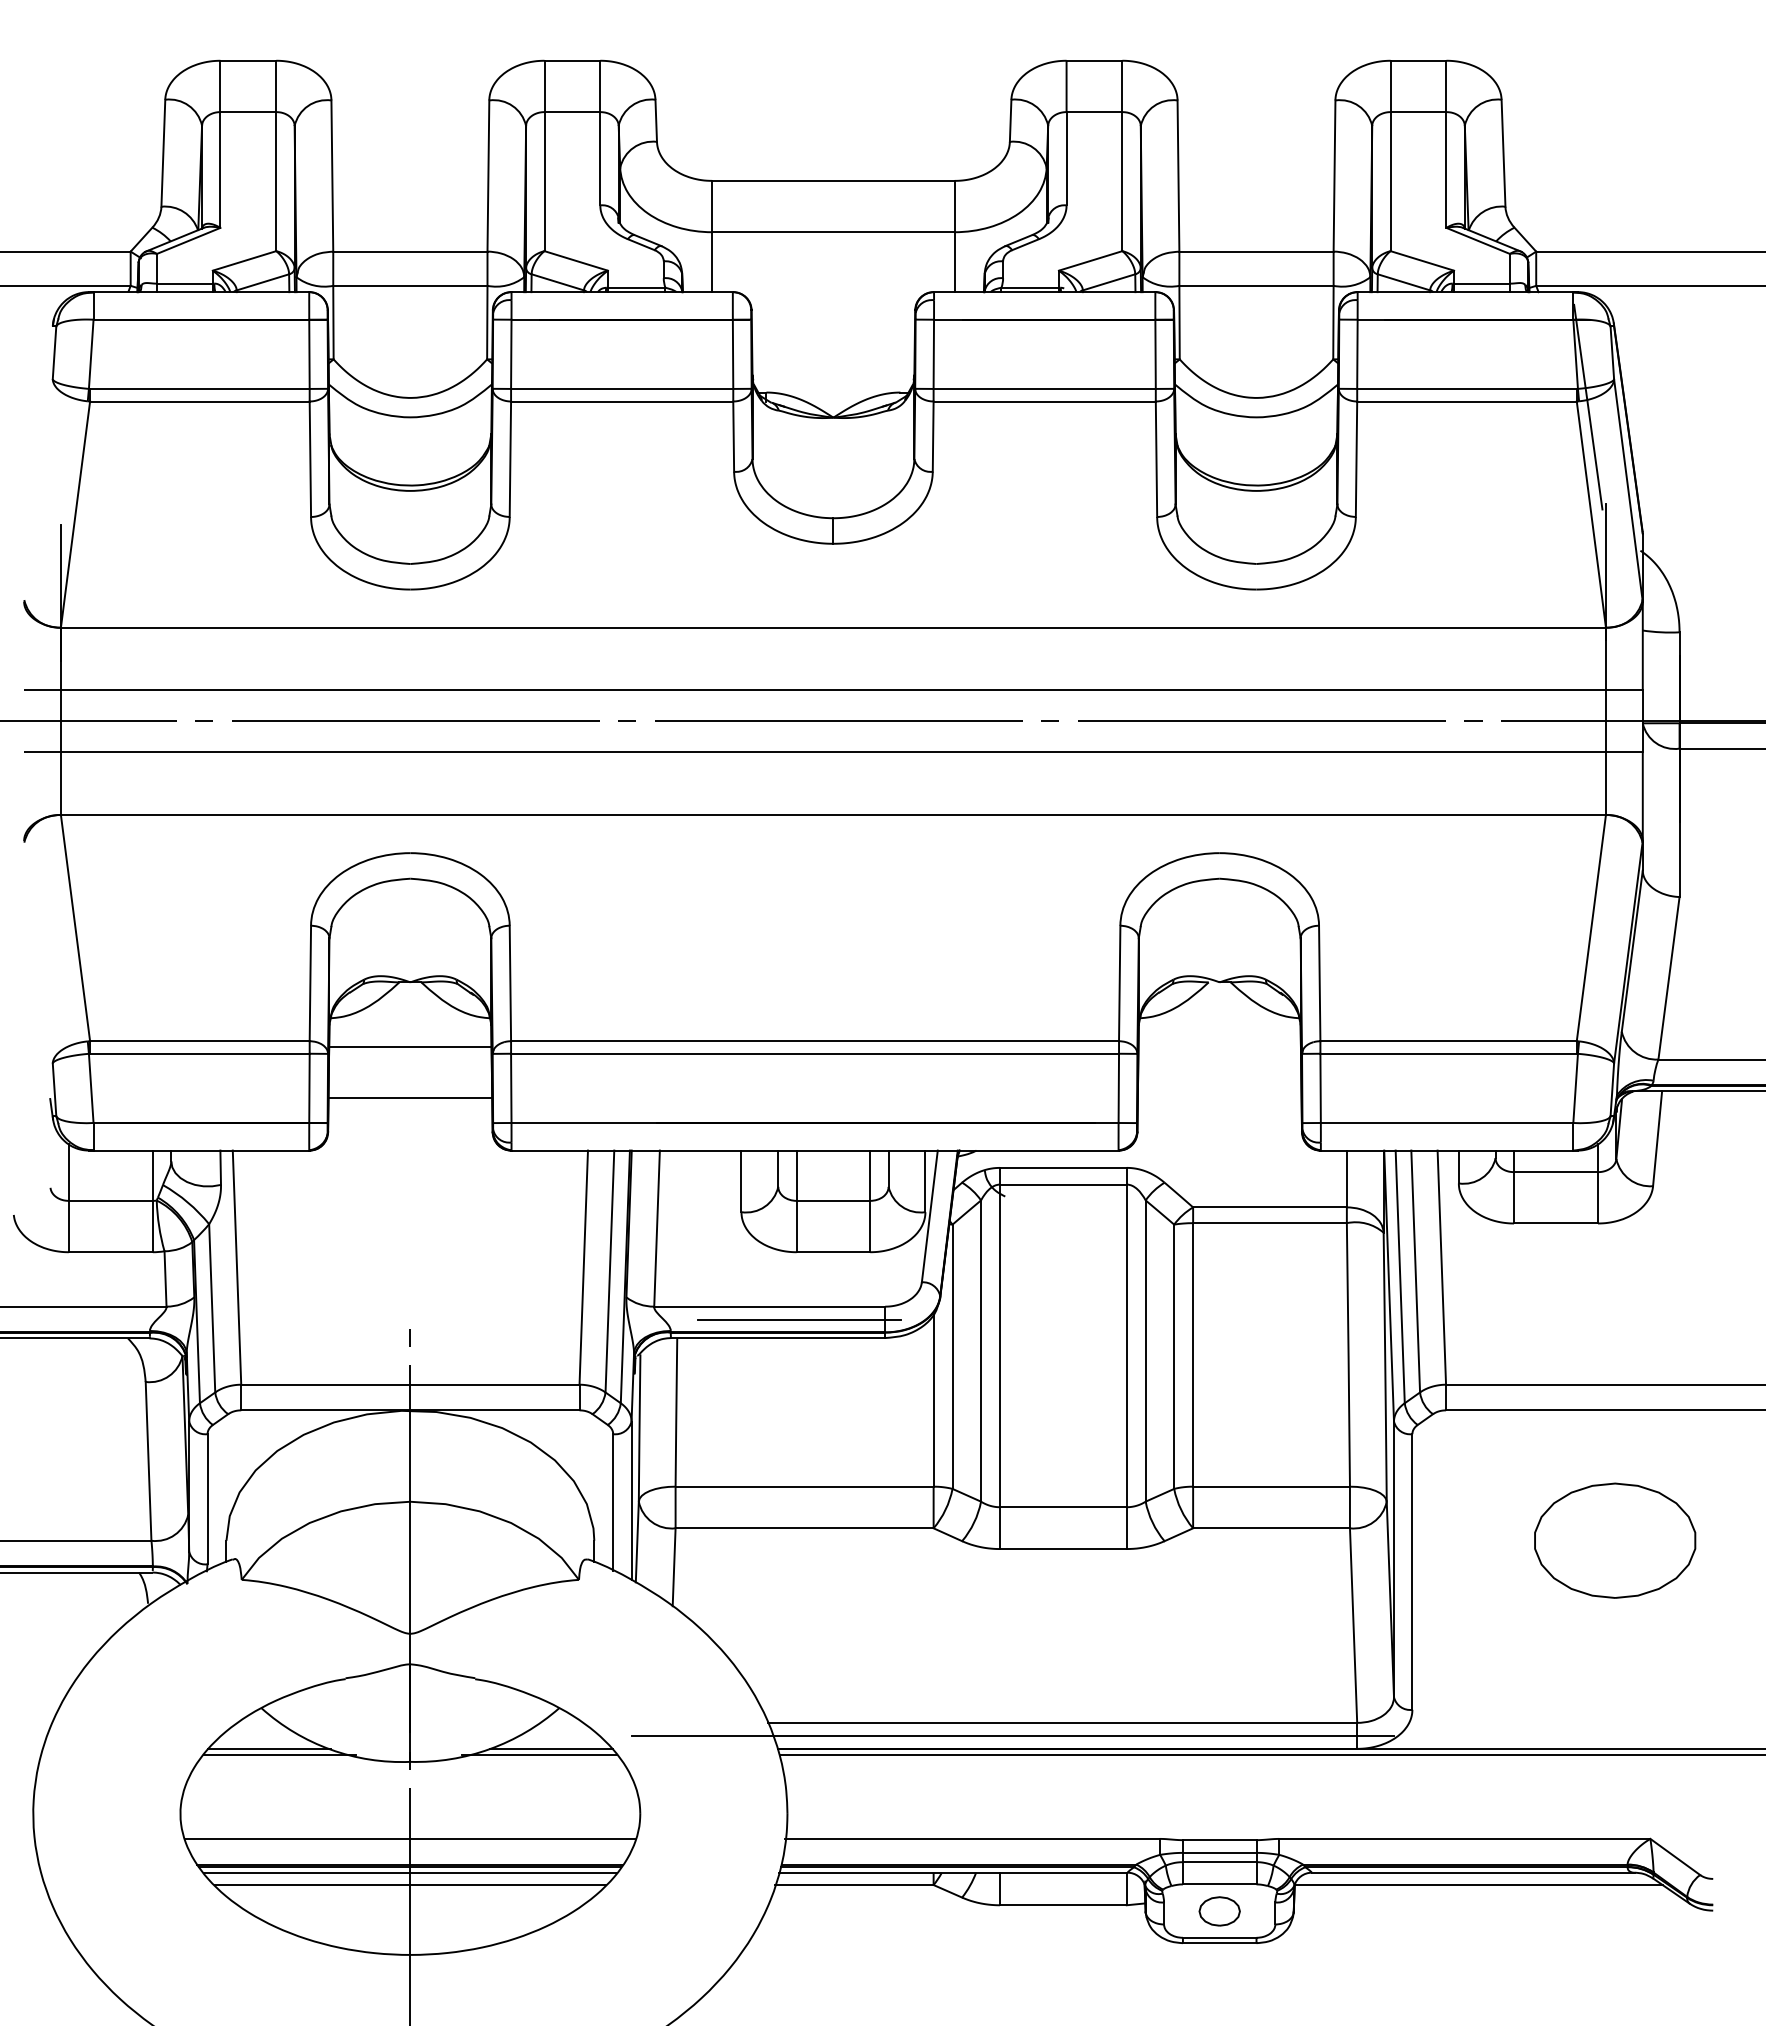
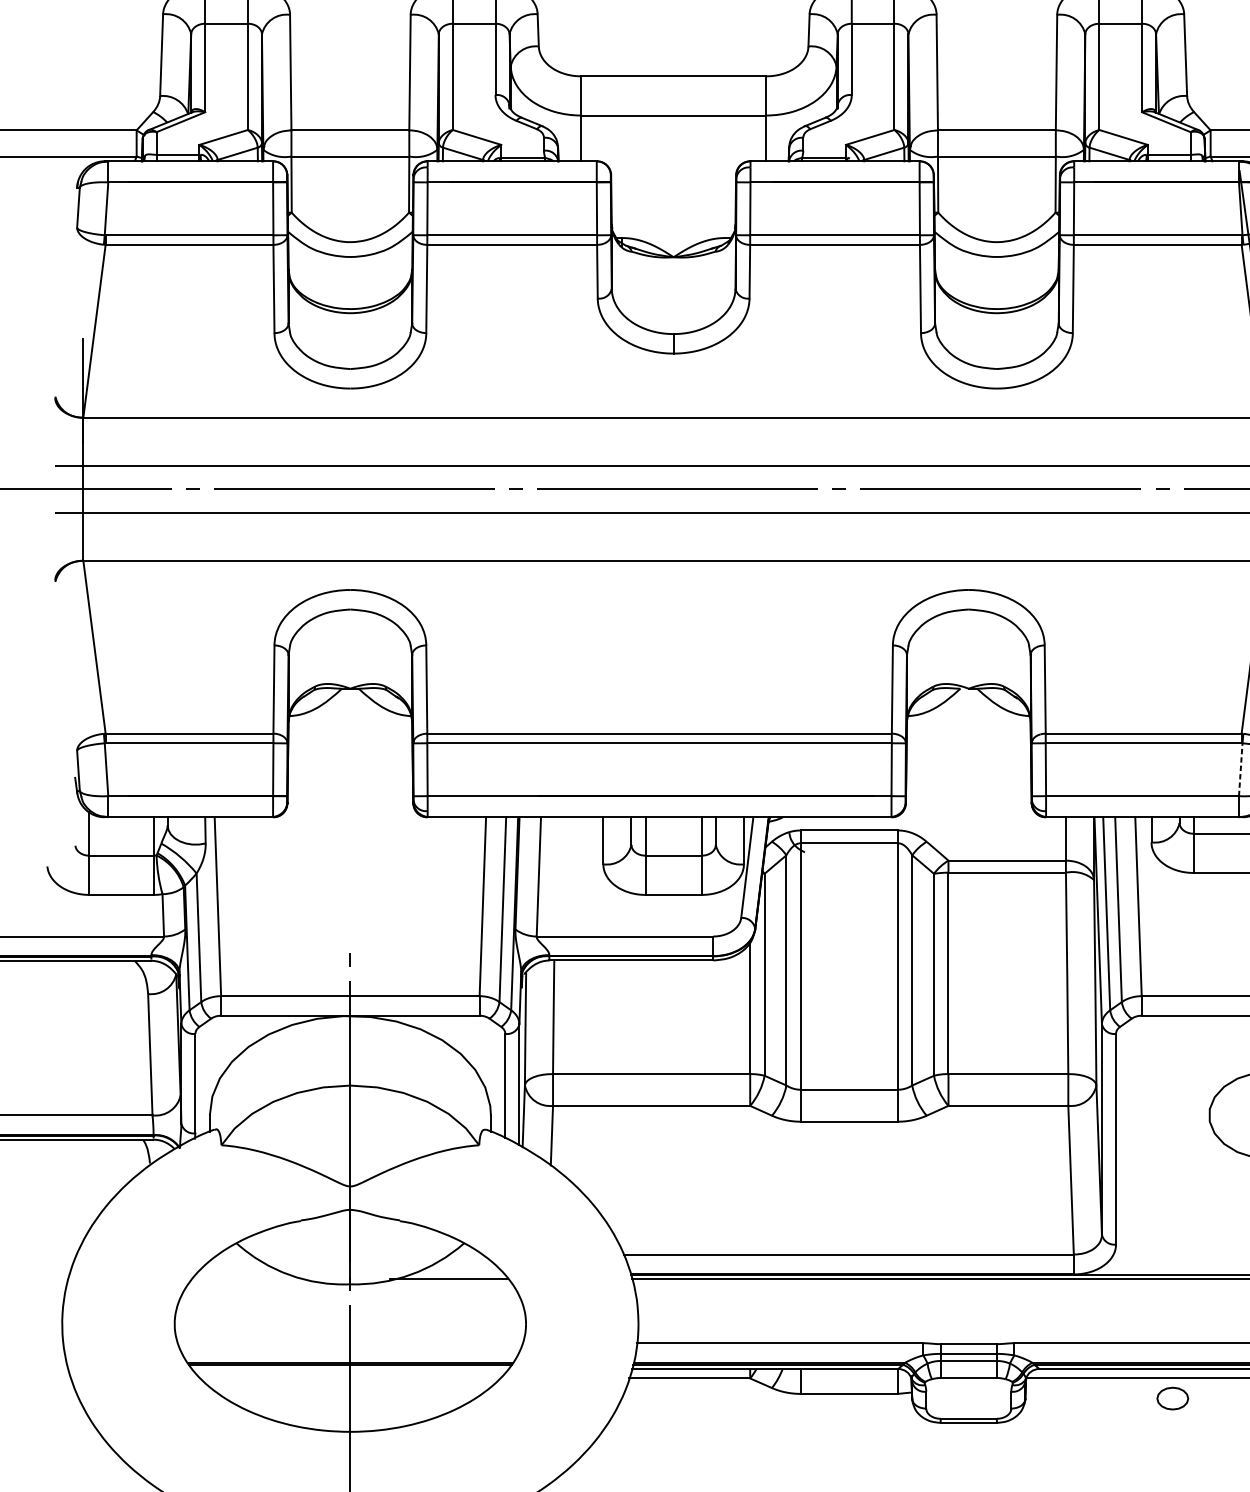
line: (410, 1046) -> (350, 737), removed
line: (1575, 1088) -> (1240, 769), solid -> dashed
line: (410, 1098) -> (350, 777), removed
line: (799, 1319) -> (647, 946), removed
line: (1012, 1735) -> (810, 1264), removed
line: (269, 1749) -> (242, 1274), removed
line: (550, 1749) -> (457, 1274), removed
line: (279, 1754) -> (250, 1278), removed
line: (410, 1838) -> (350, 1342), removed
line: (410, 1872) -> (350, 1368), removed
line: (410, 1885) -> (350, 1378), removed
part: (1219, 1911) -> (1172, 1398), moved

